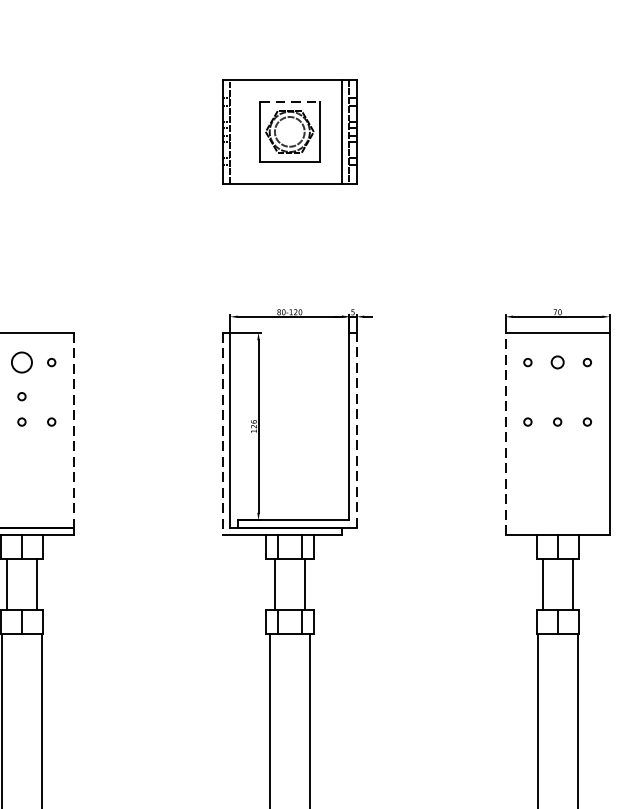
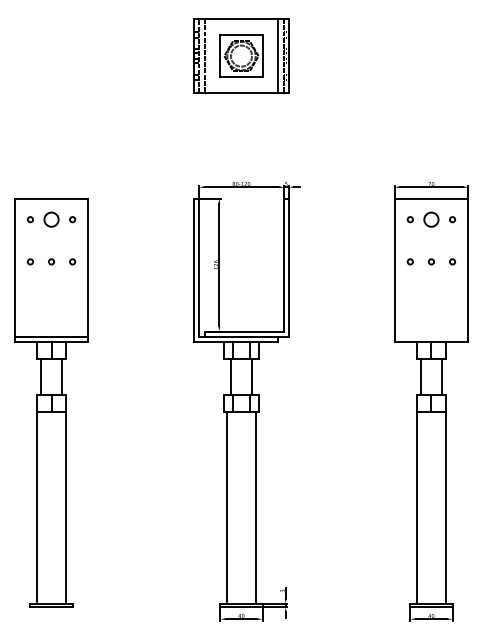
line: (289, 102) -> (241, 35), dashed -> solid
line: (237, 132) -> (204, 56), added
circle: (557, 362) -> (431, 219), size x1.67
circle: (21, 396) -> (51, 243), removed
line: (356, 429) -> (288, 267), dashed -> solid
line: (74, 431) -> (88, 268), dashed -> solid
line: (223, 434) -> (194, 270), dashed -> solid
line: (505, 434) -> (394, 270), dashed -> solid

